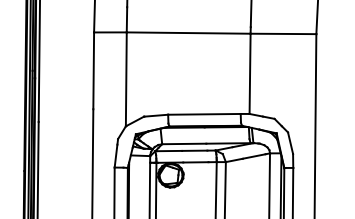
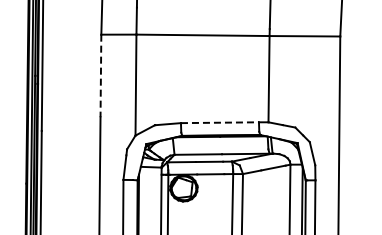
line: (93, 71) -> (100, 76), solid -> dashed
line: (204, 114) -> (220, 122), solid -> dashed

